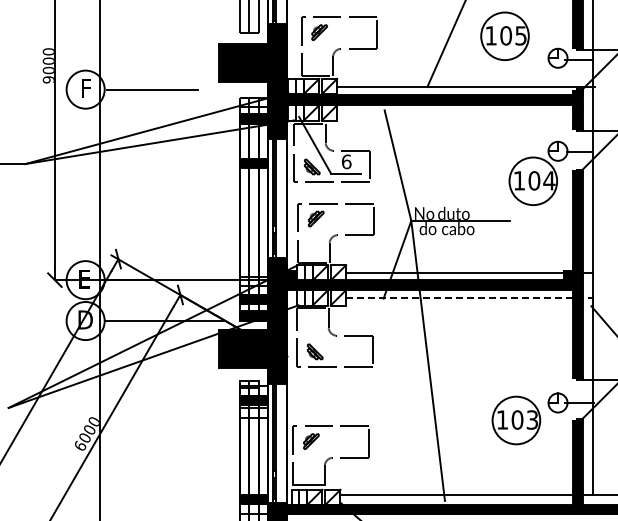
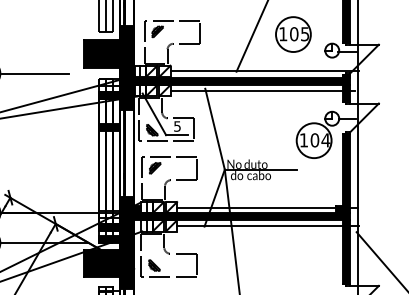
line: (463, 112) -> (263, 90), added
text: (346, 161) -> (177, 126), 6 -> 5
line: (470, 297) -> (268, 225), dashed -> solid

